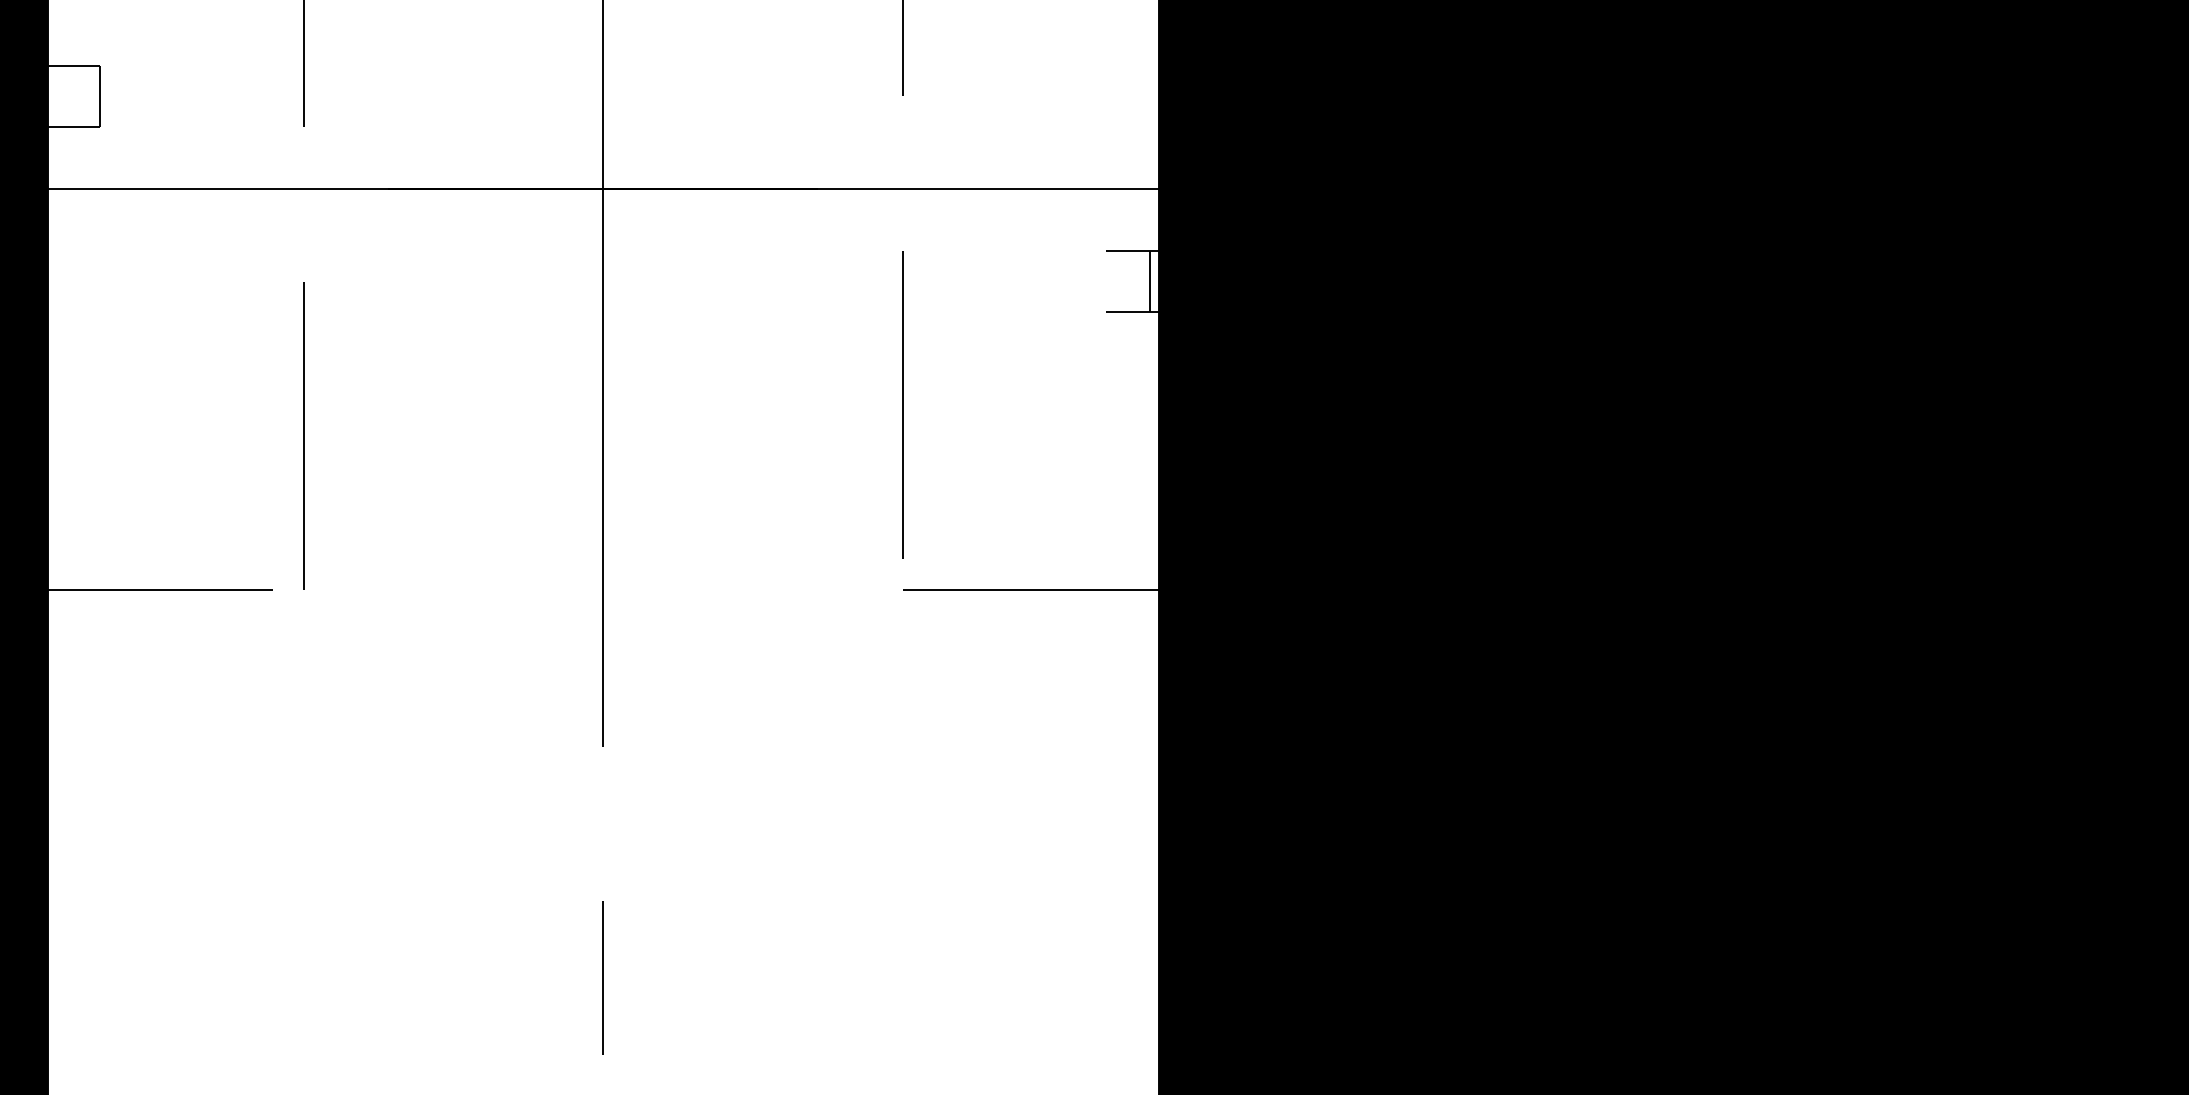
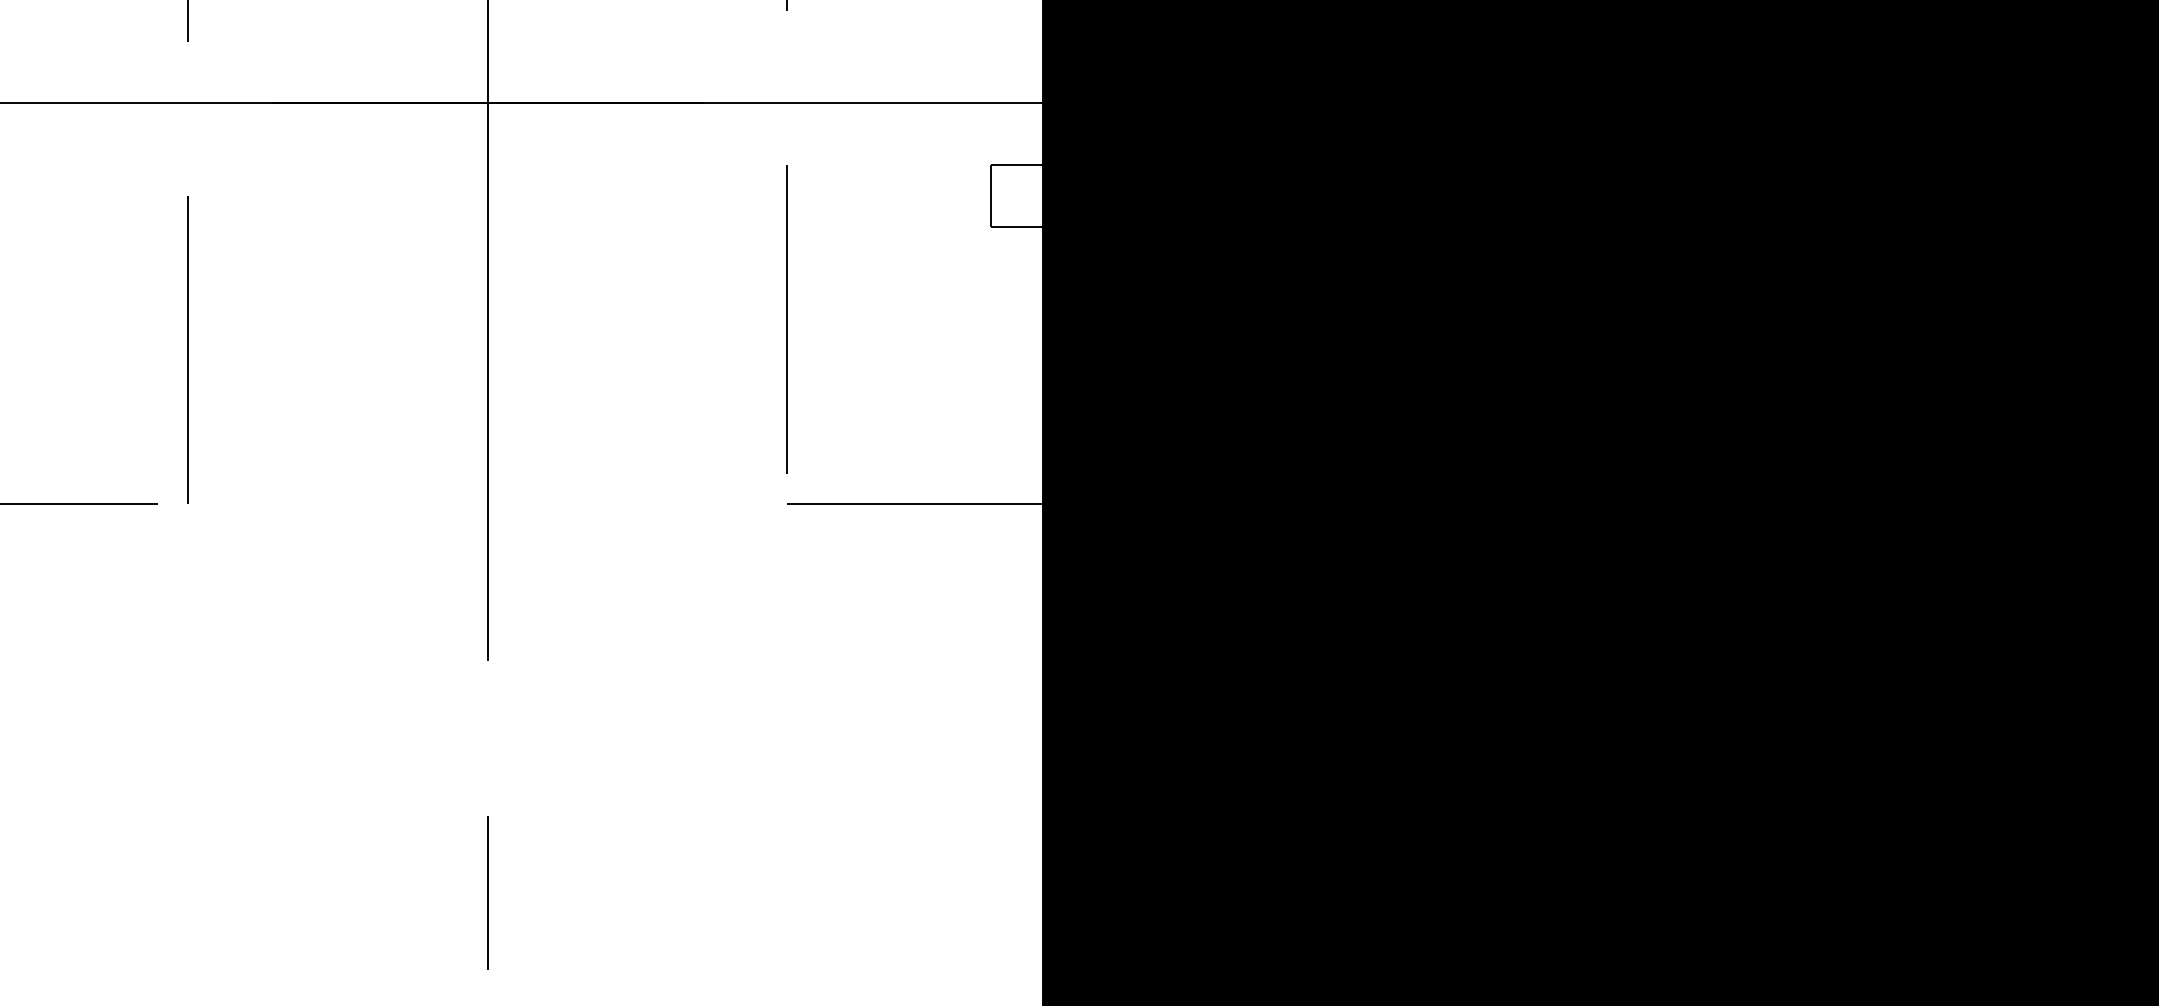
line: (1150, 281) -> (990, 195), moved

